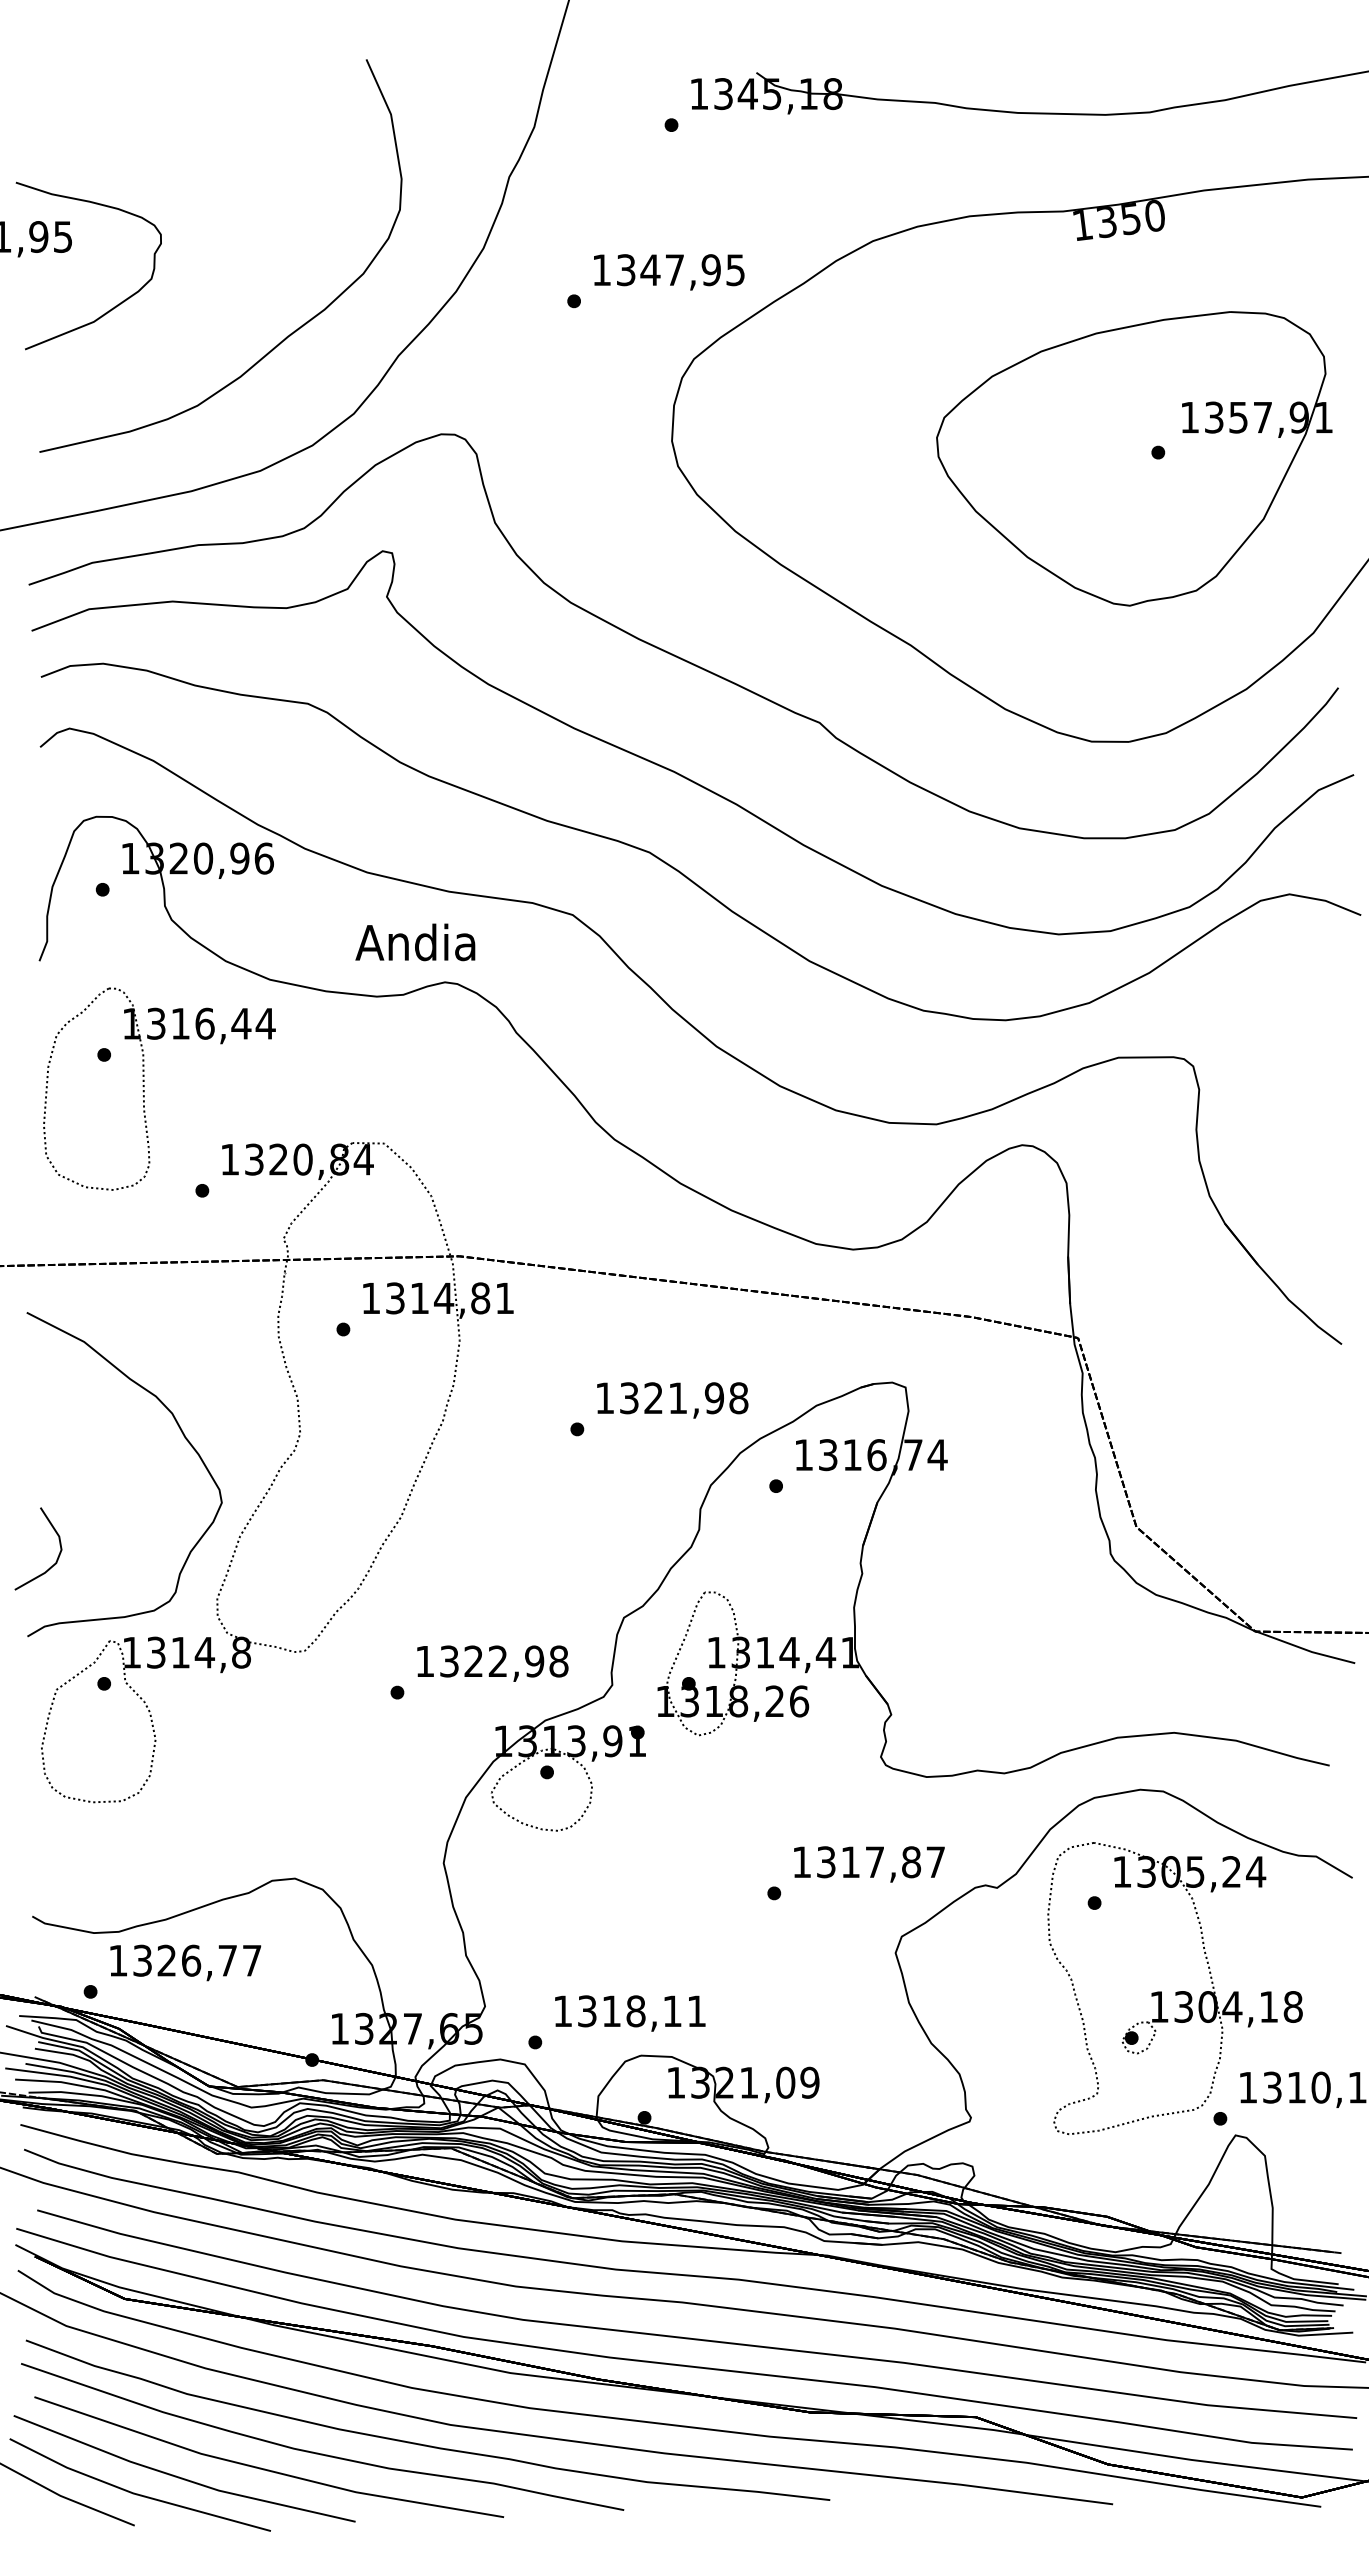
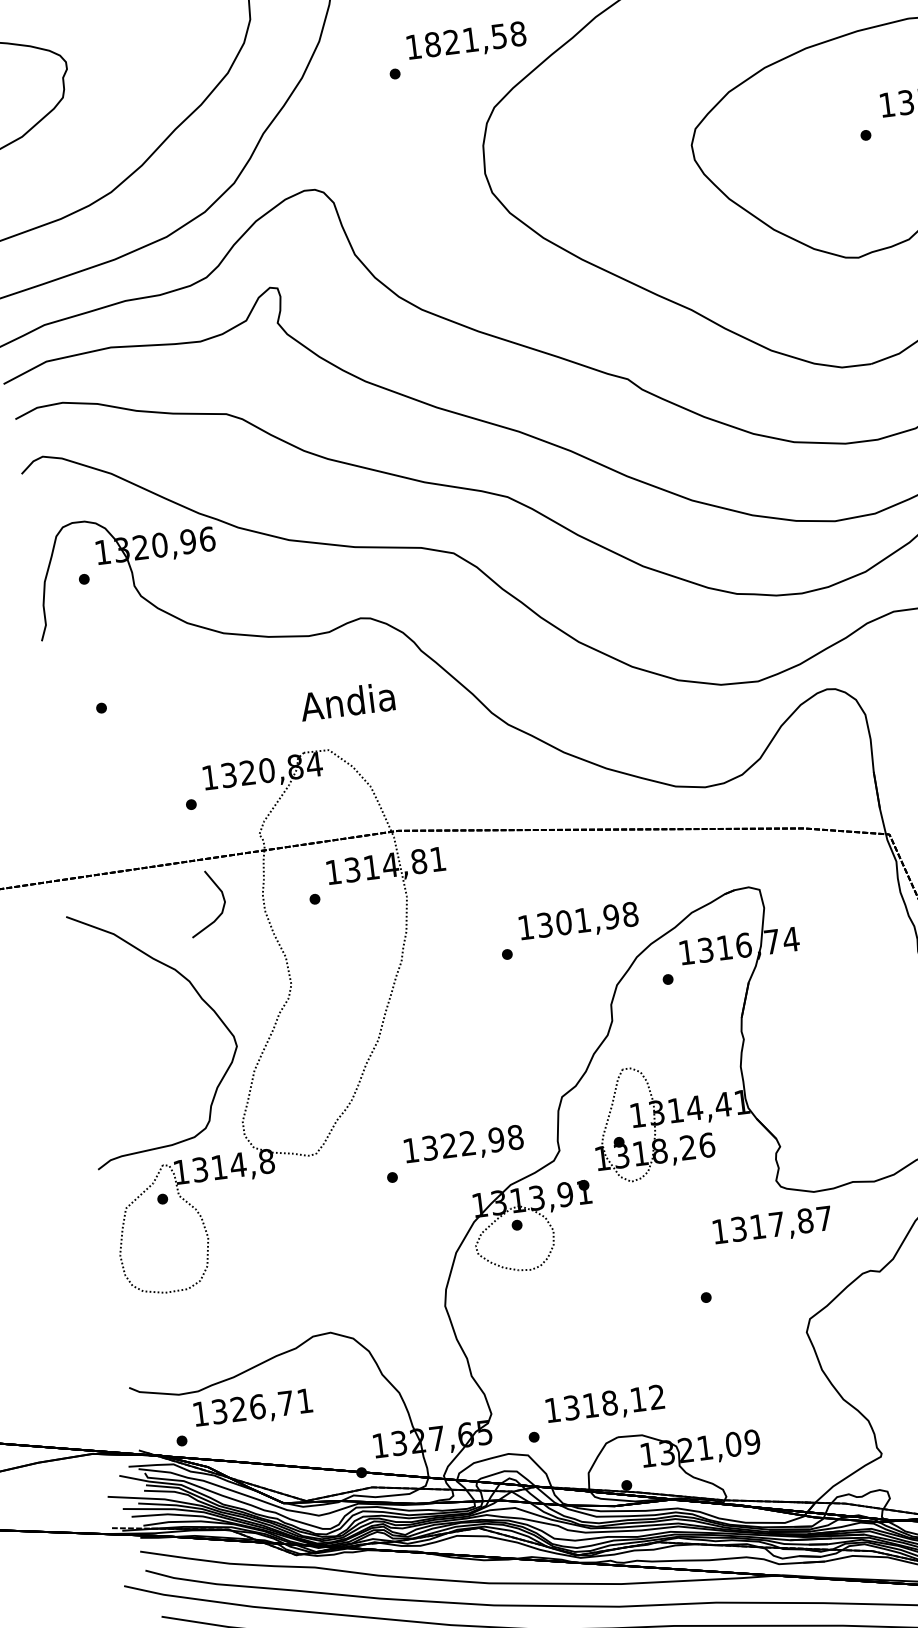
text: (680, 270) -> (475, 39), 1347,95 -> 1821,58
text: (415, 942) -> (347, 701), moved
part: (144, 1086) -> (136, 728), removed
text: (653, 1398) -> (563, 922), 1321,98 -> 1301,98
curve: (57, 1556) -> (222, 907), moved
text: (869, 1864) -> (772, 1226), moved
text: (252, 1960) -> (305, 1400), 1326,77 -> 1326,71
text: (696, 2010) -> (656, 1396), 1318,11 -> 1318,12

